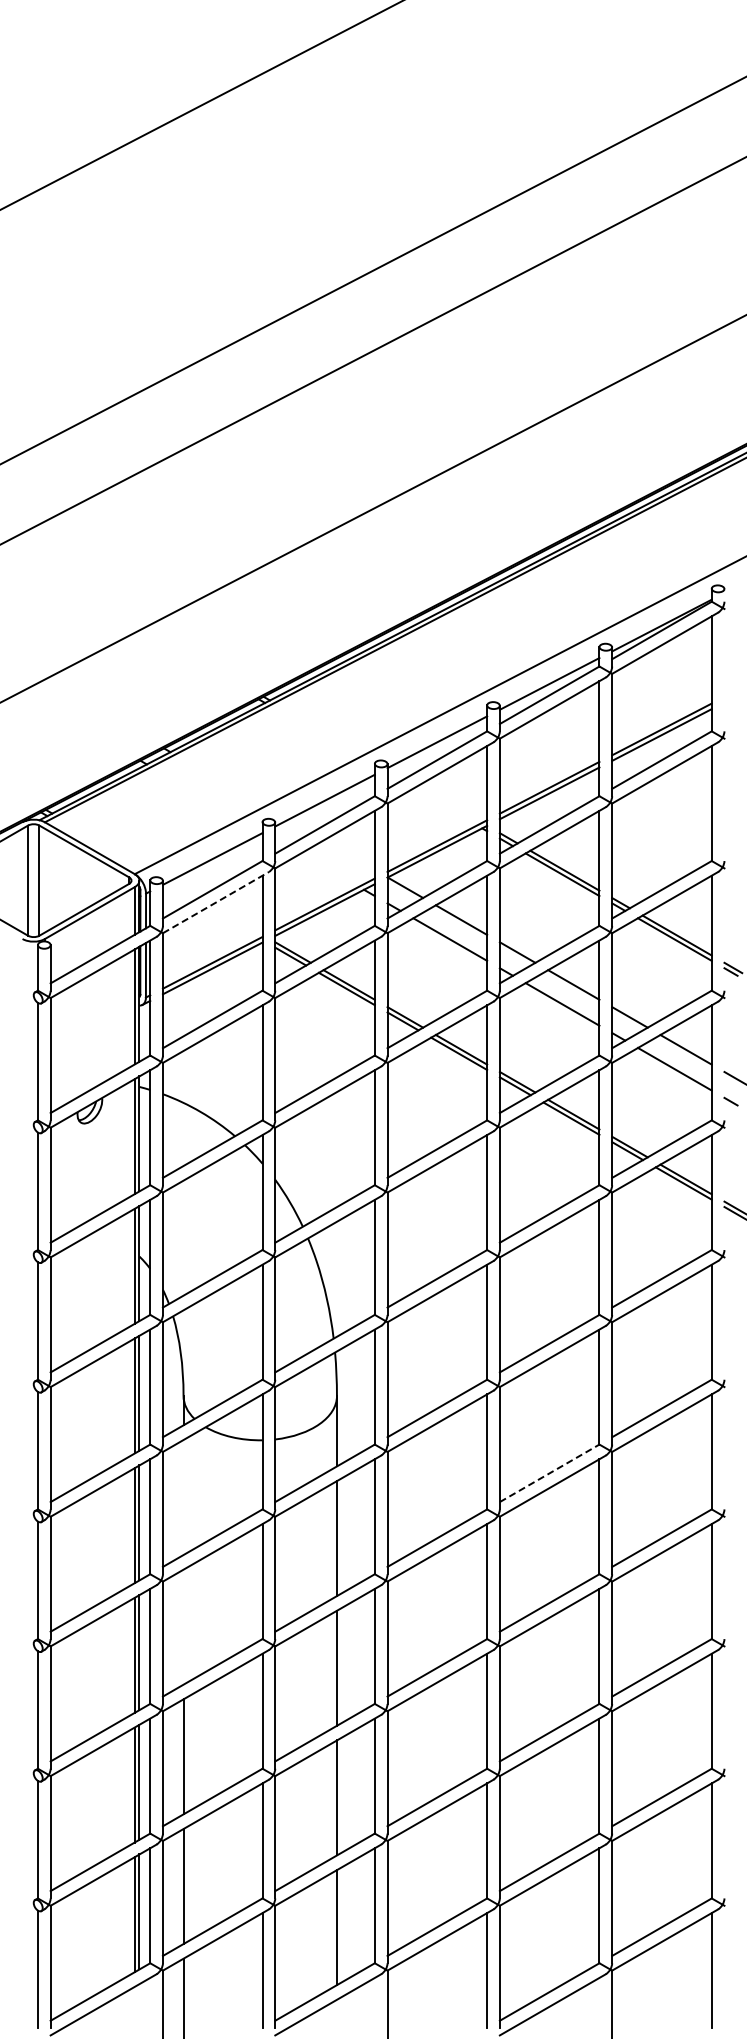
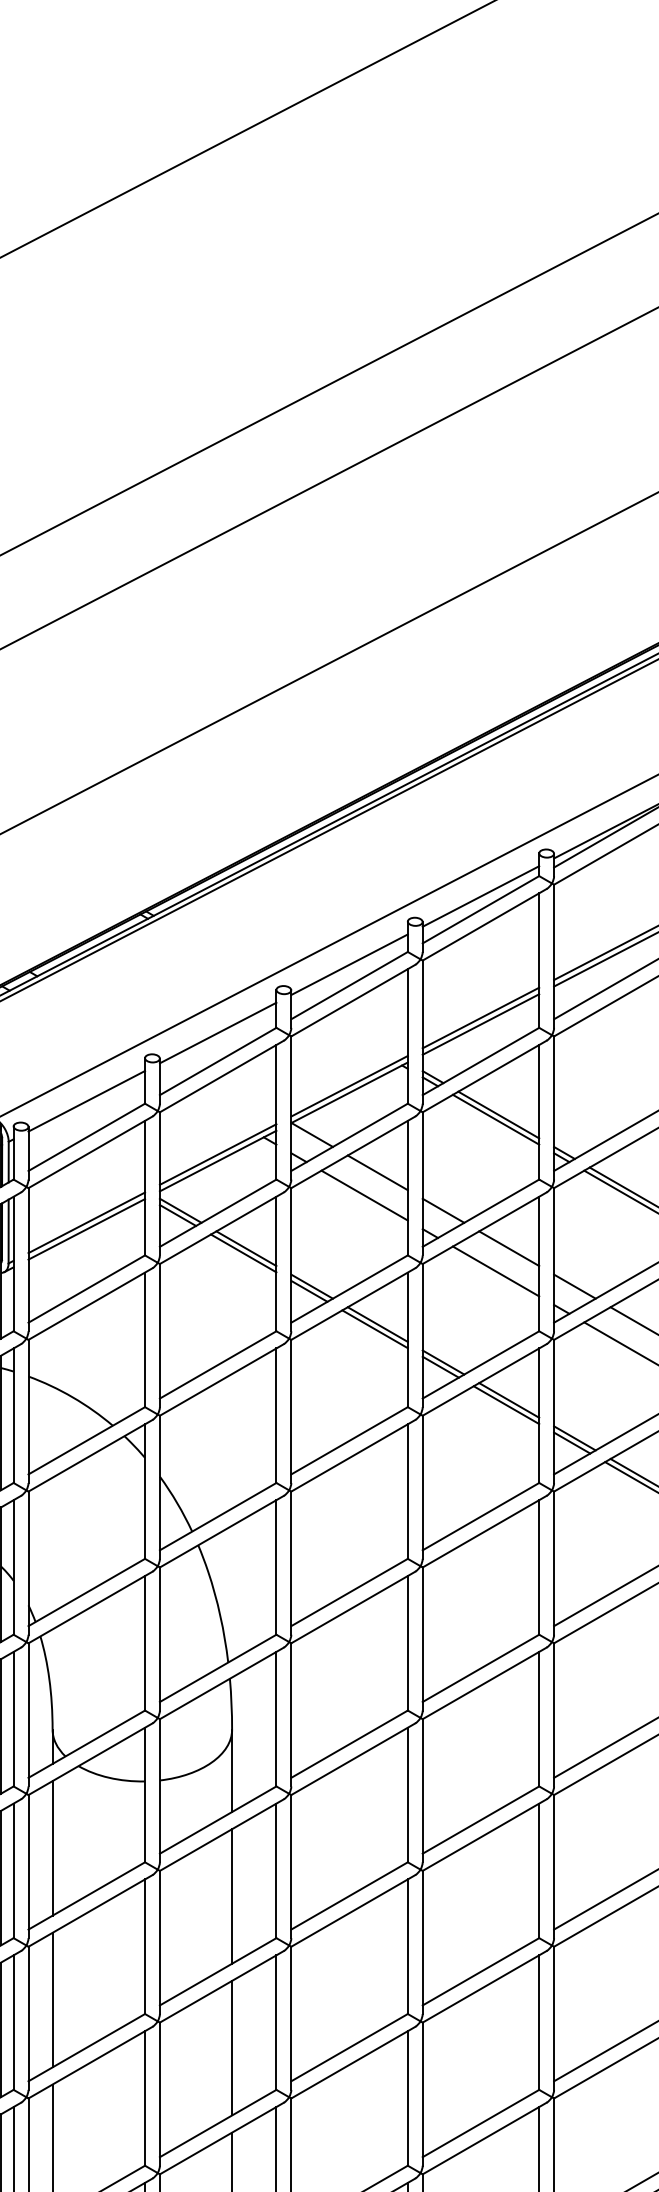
line: (216, 902) -> (91, 1152), dashed -> solid
line: (550, 1473) -> (481, 1820), dashed -> solid
line: (183, 1497) -> (52, 1848), added
line: (183, 1626) -> (52, 1999), added

